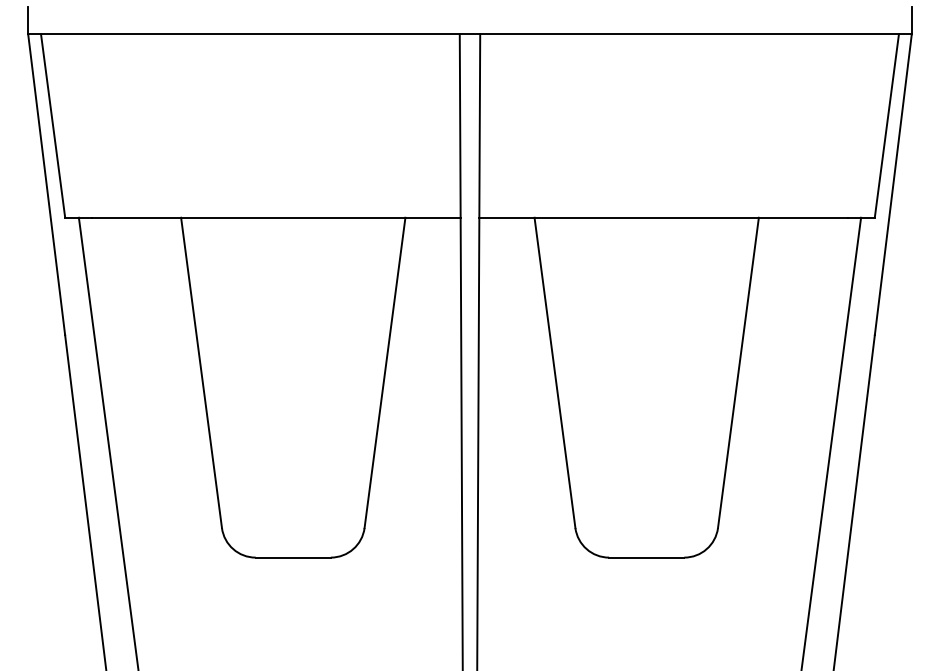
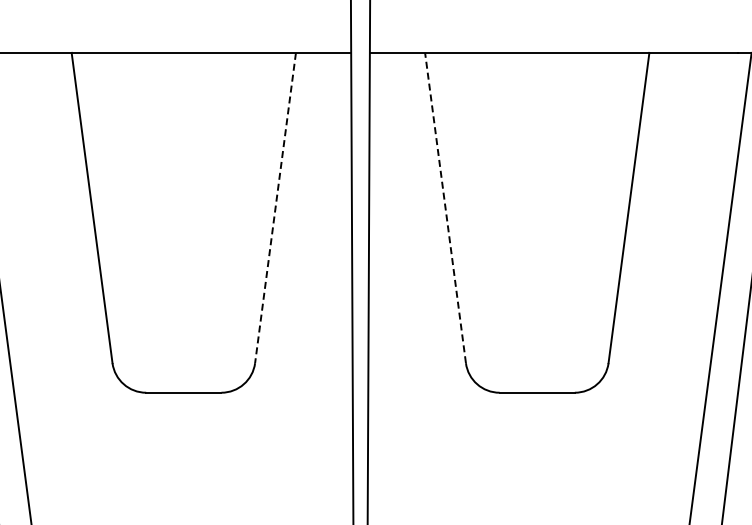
line: (554, 372) -> (445, 207), solid -> dashed
line: (384, 373) -> (275, 208), solid -> dashed

